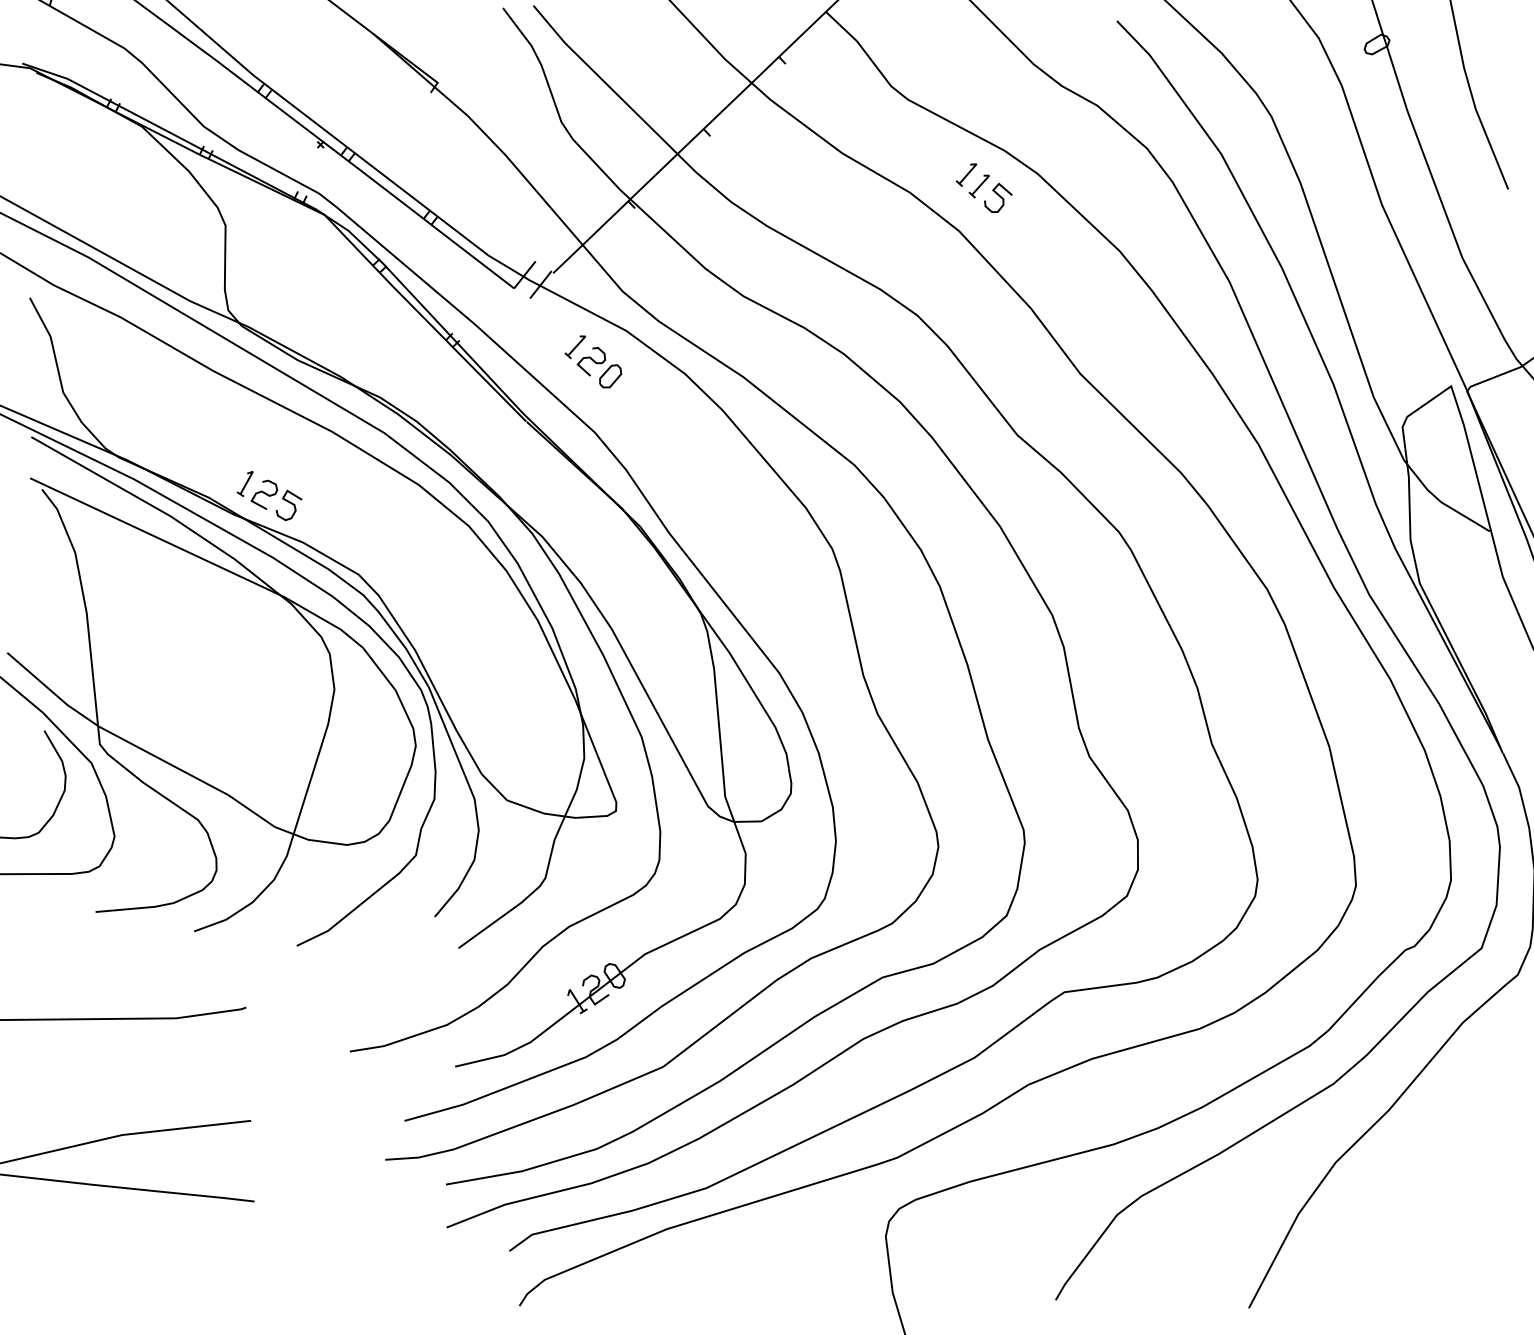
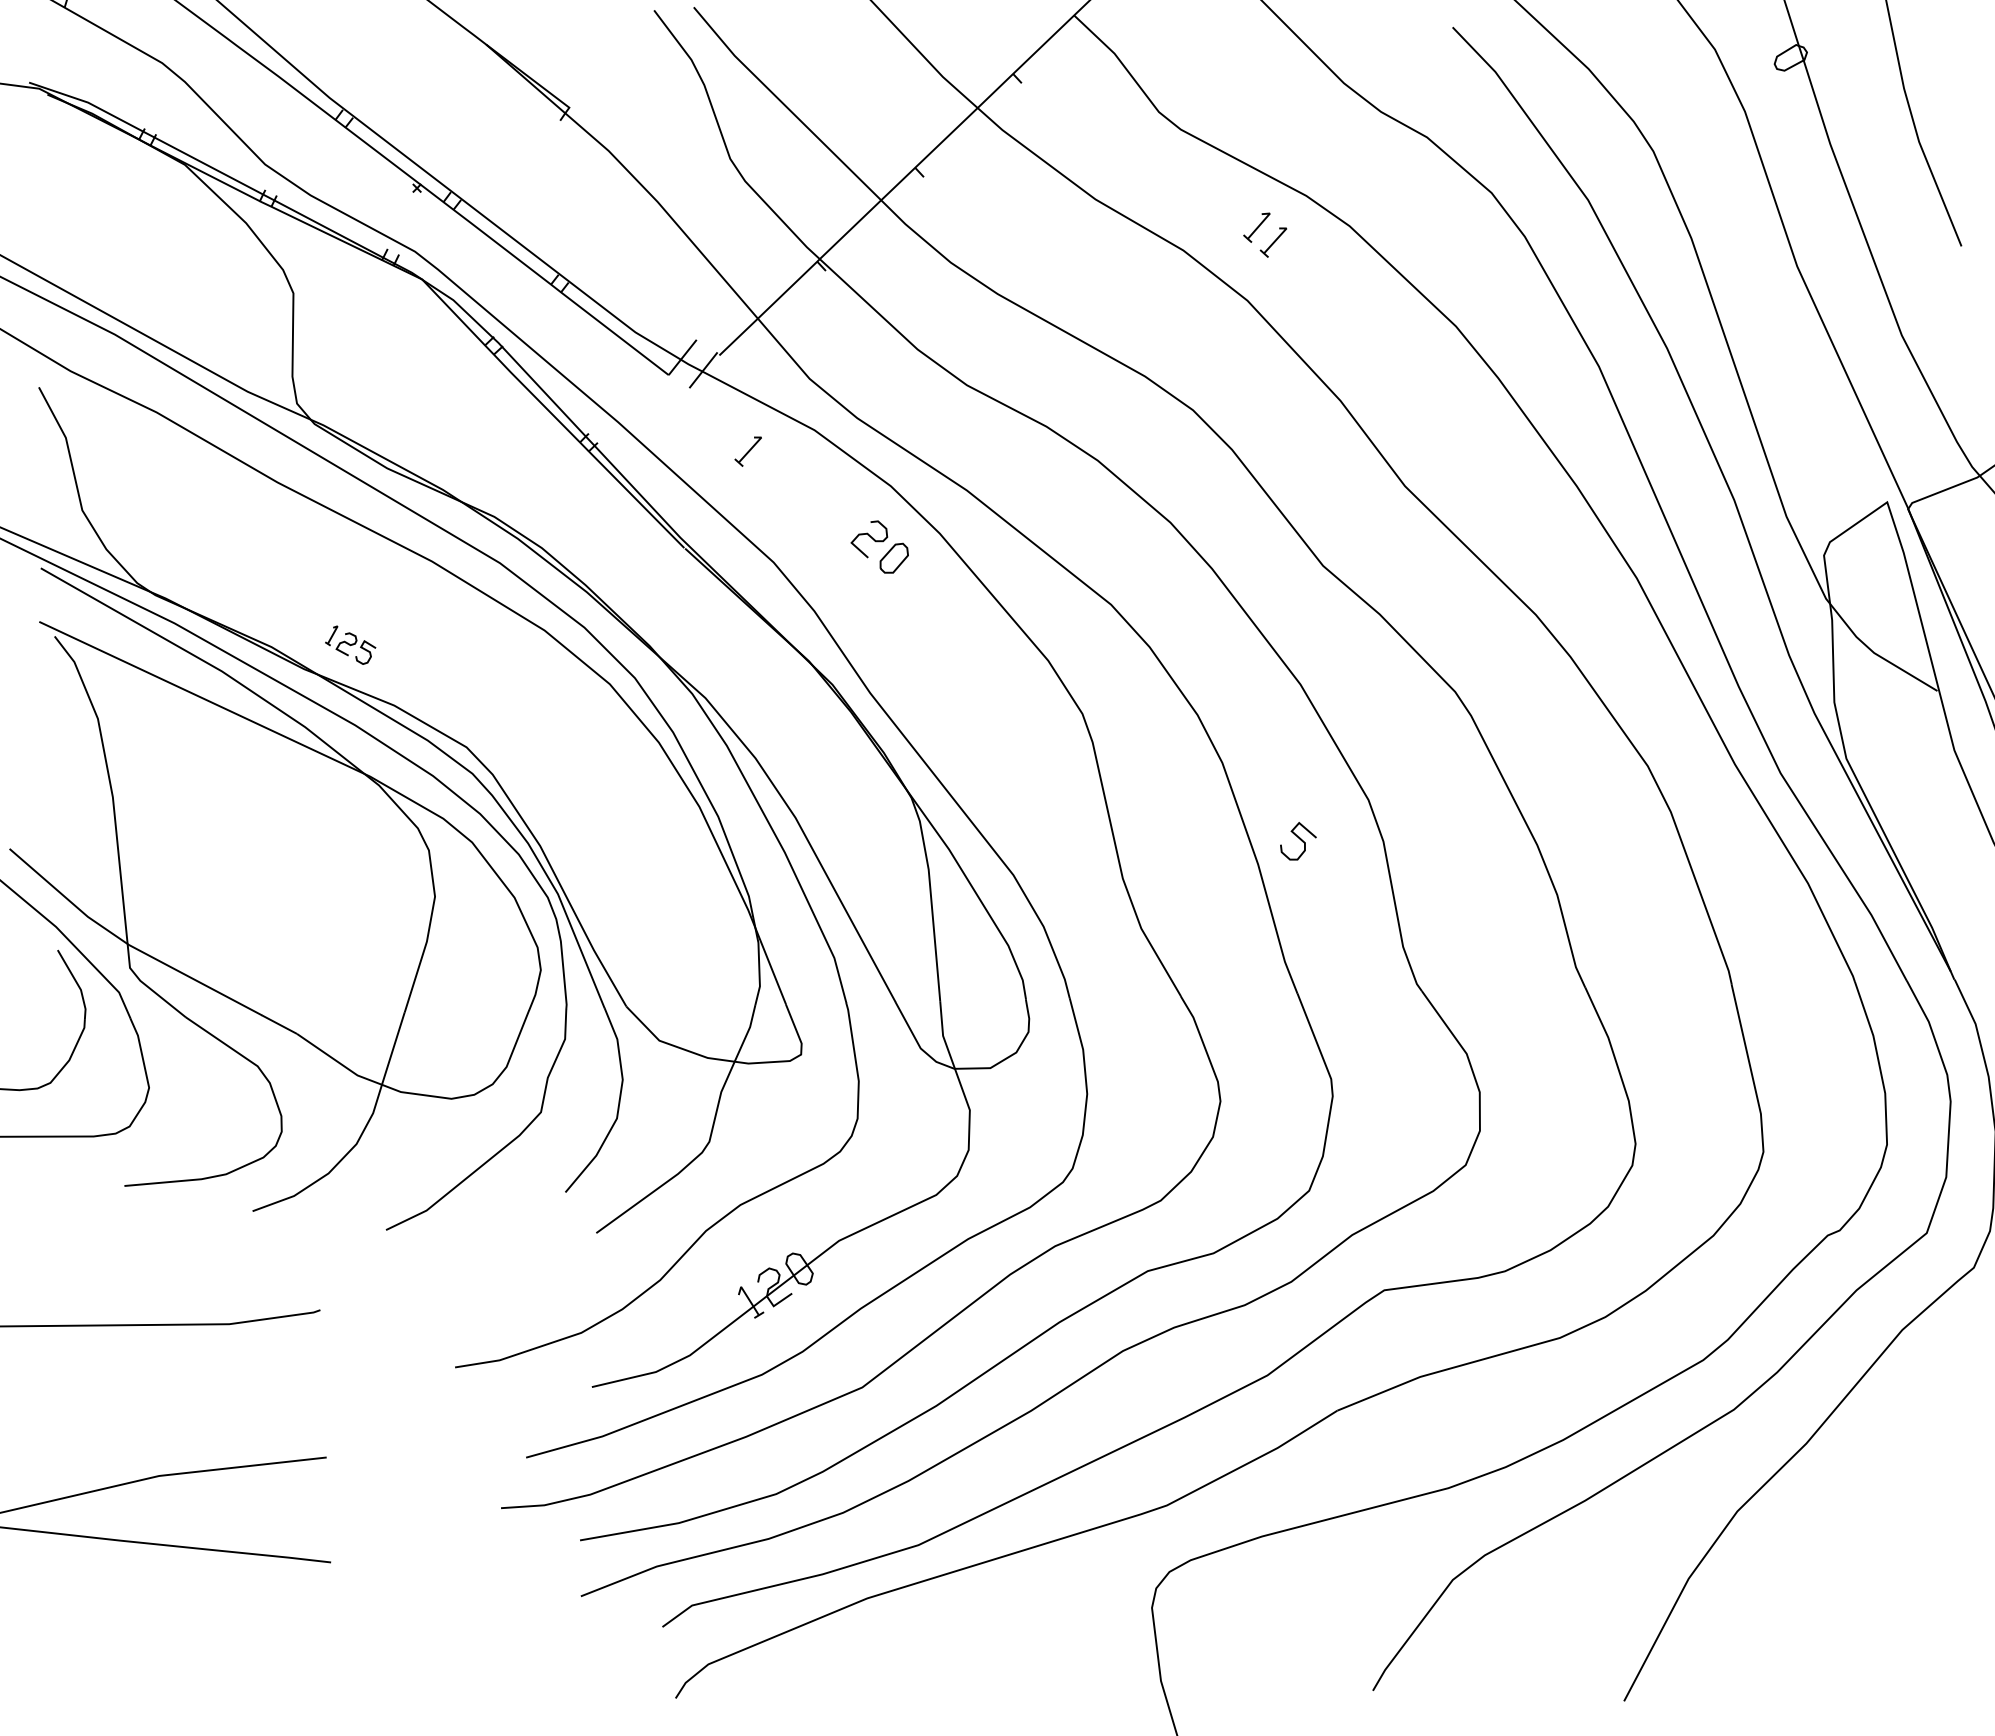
curve: (998, 196) -> (1298, 839), moved
part: (599, 367) -> (879, 546), moved
part: (269, 496) -> (350, 645), size x0.6

